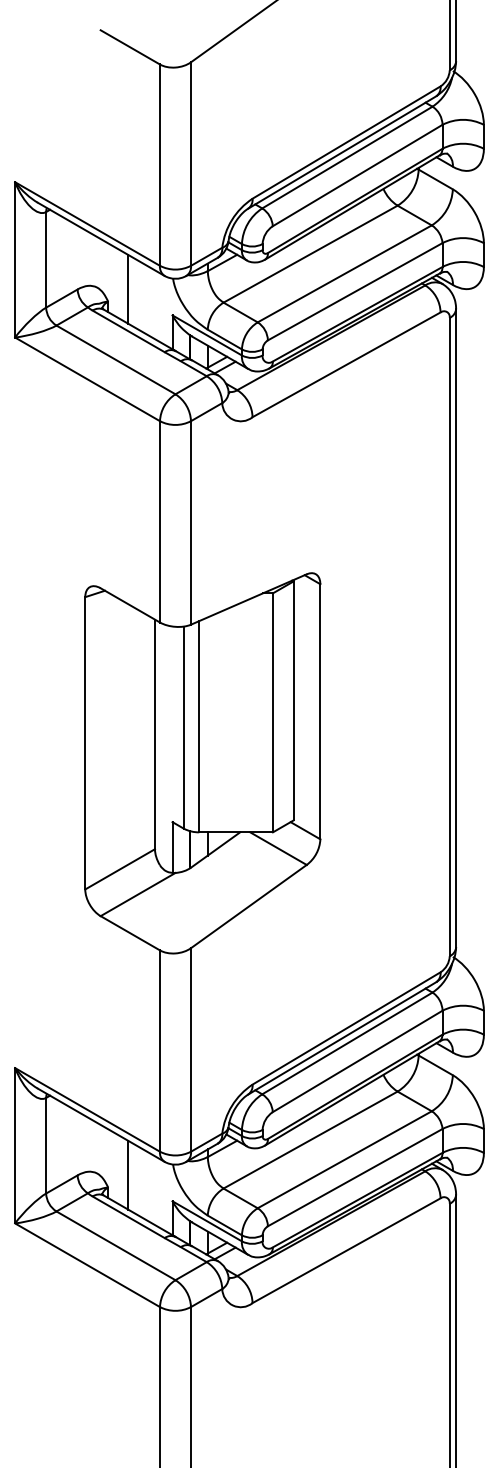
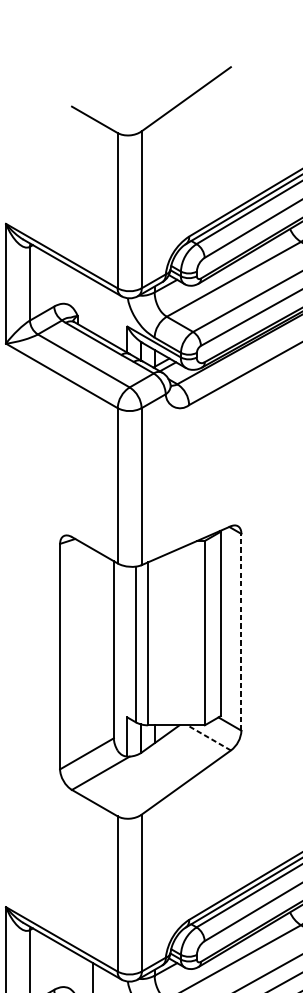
line: (128, 288) -> (93, 305), removed
line: (320, 711) -> (241, 632), solid -> dashed
line: (278, 848) -> (209, 737), solid -> dashed

